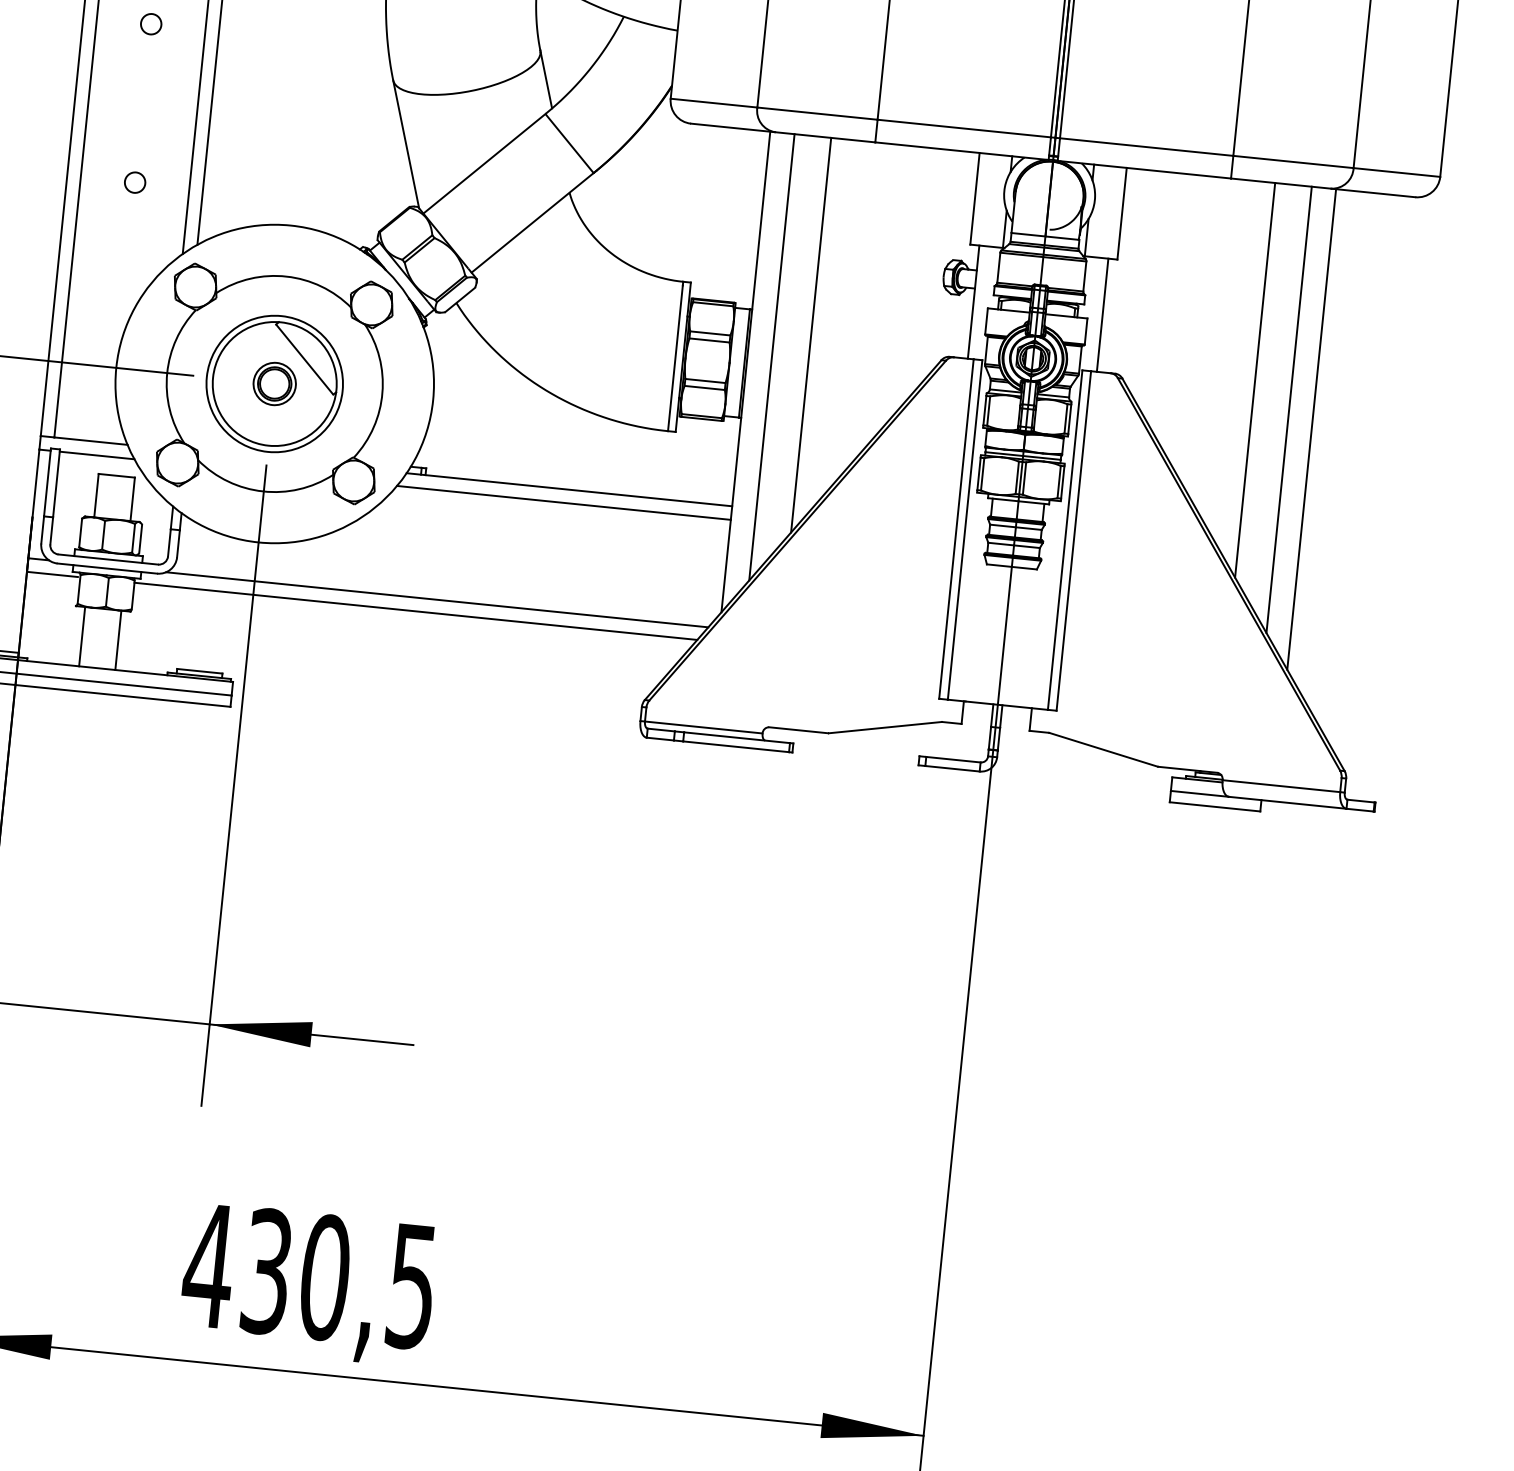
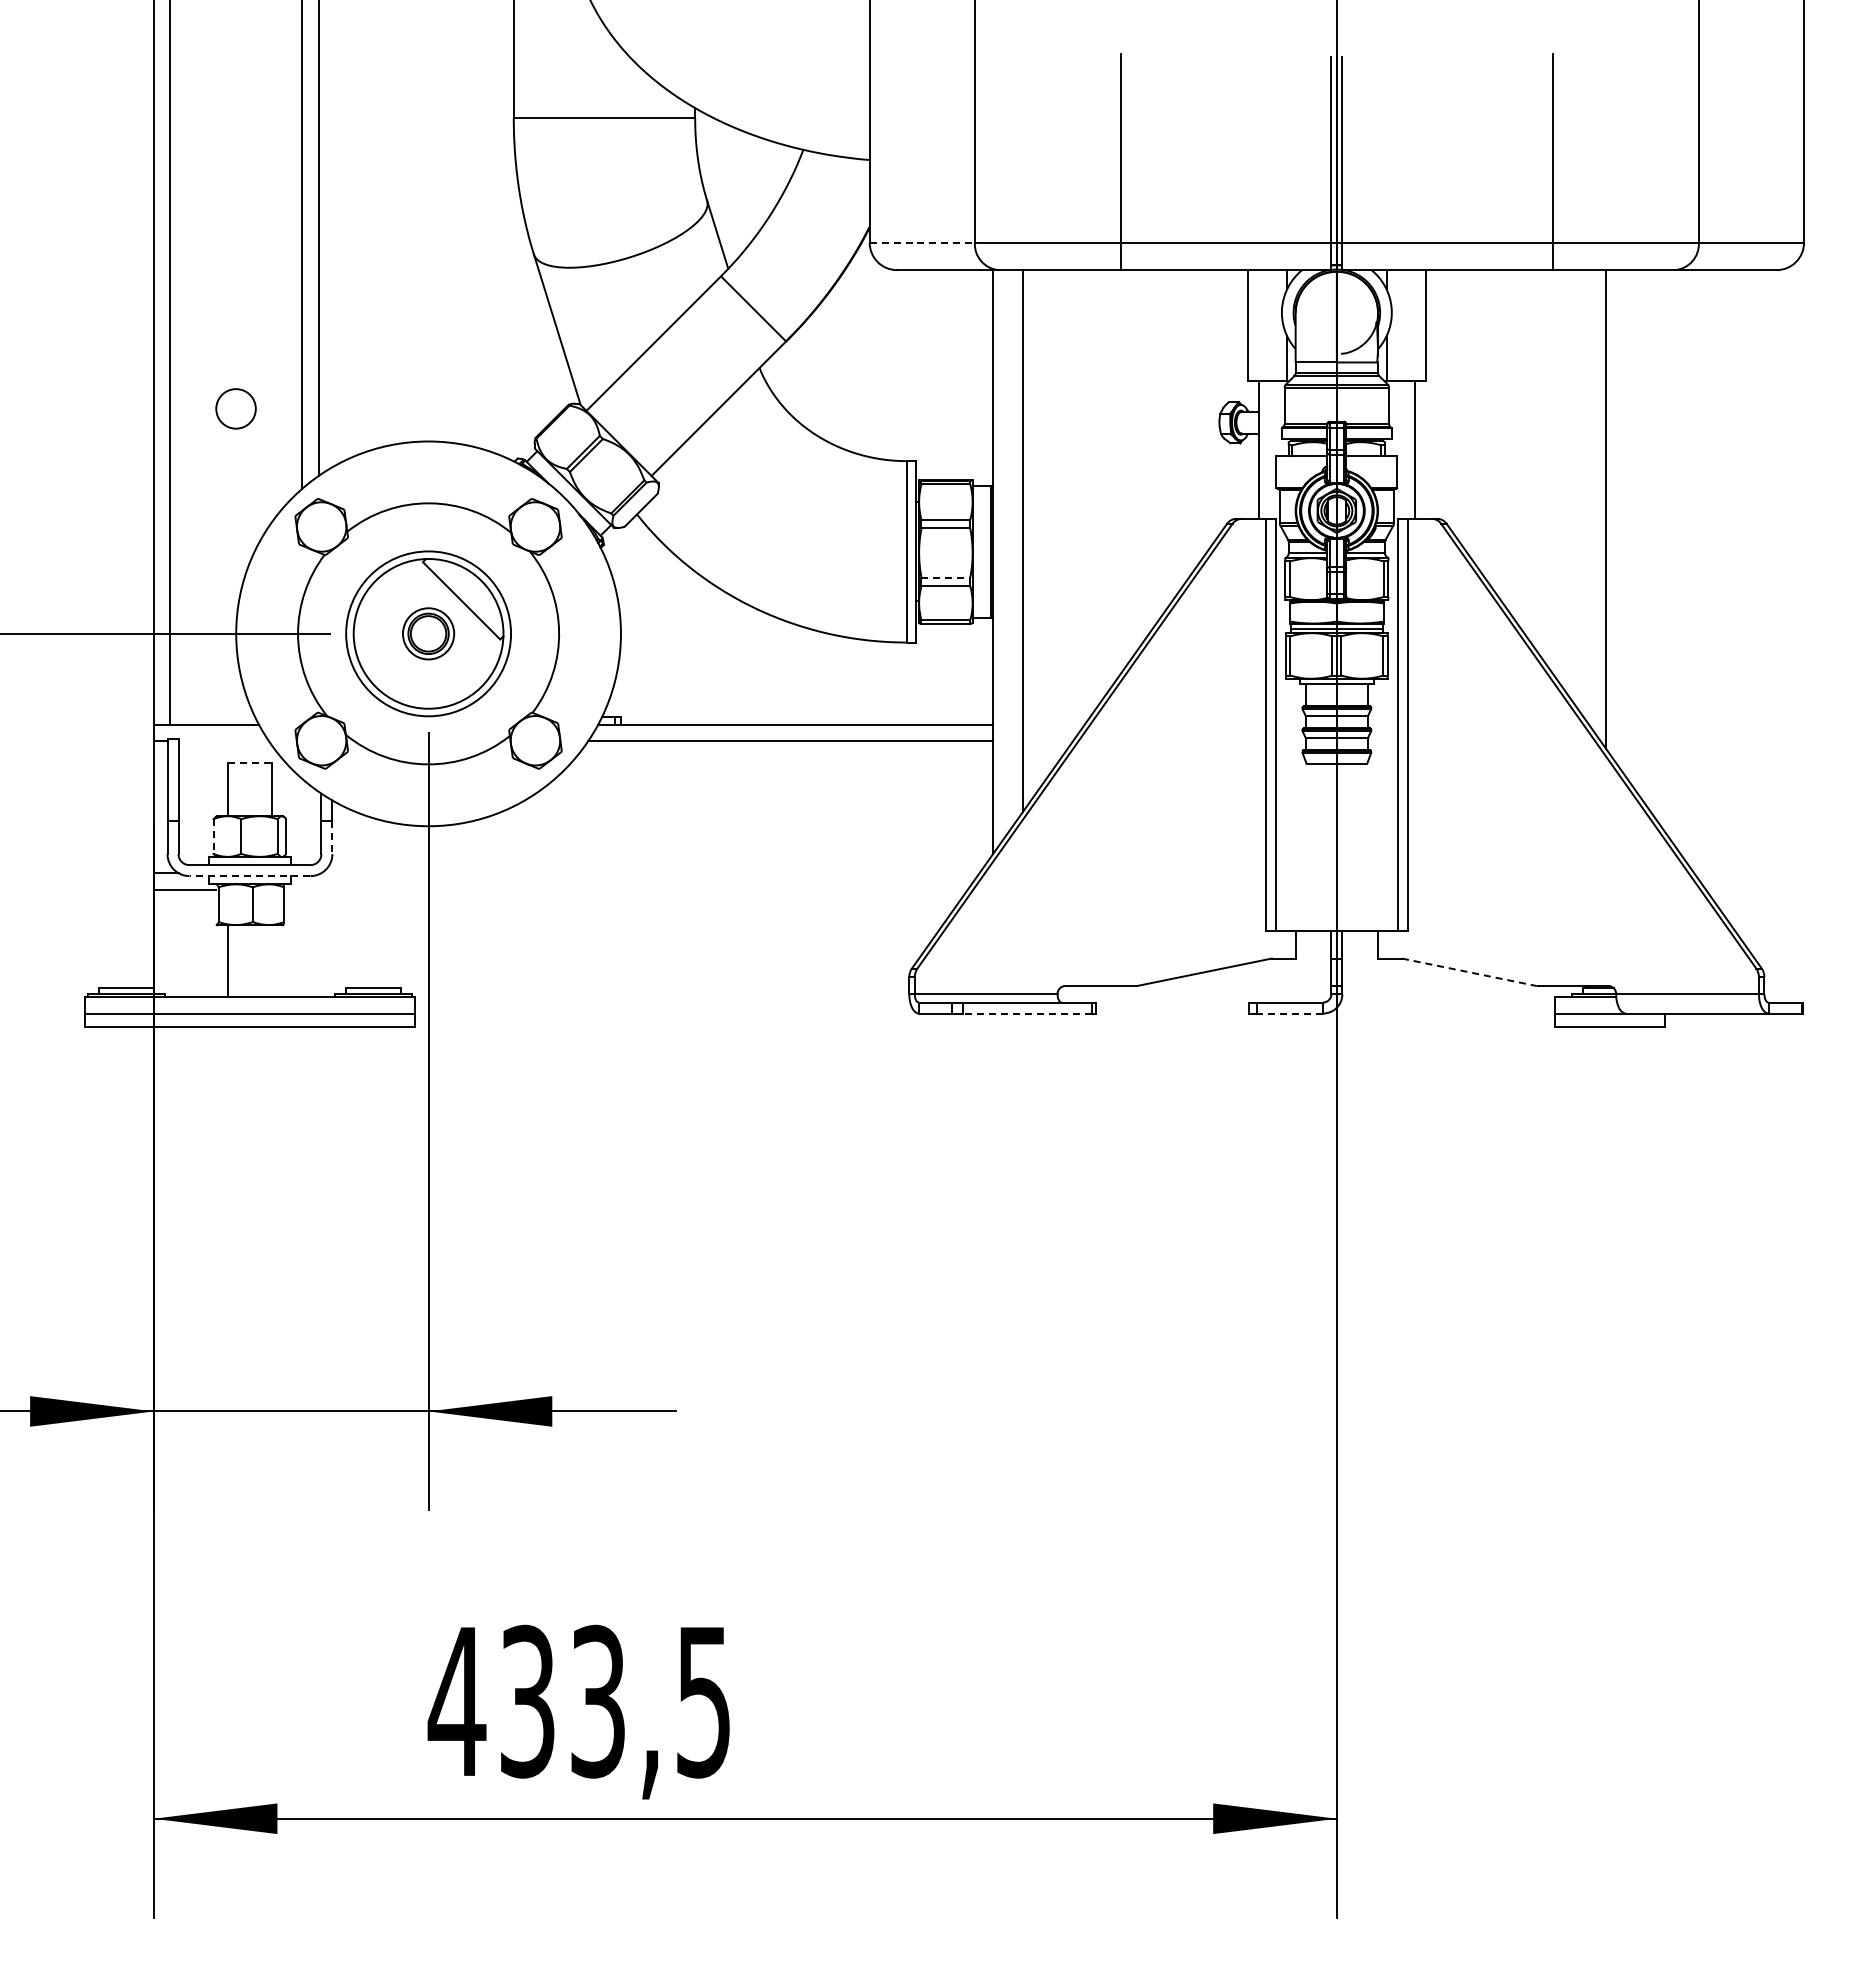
circle: (151, 24) -> (236, 216), removed
line: (714, 103) -> (922, 242), solid -> dashed
circle: (135, 182) -> (236, 408), size x1.6
line: (811, 335) -> (1067, 509), removed
line: (705, 380) -> (946, 577), solid -> dashed
line: (1288, 410) -> (1650, 541), removed
line: (1311, 429) -> (1680, 561), removed
line: (96, 455) -> (223, 741), removed
line: (116, 475) -> (249, 763), solid -> dashed
line: (80, 533) -> (213, 837), solid -> dashed
line: (178, 544) -> (332, 838), solid -> dashed
line: (106, 568) -> (249, 876), solid -> dashed
line: (437, 599) -> (650, 873), removed
line: (415, 611) -> (625, 889), removed
line: (117, 640) -> (271, 961), removed
line: (735, 746) -> (1026, 1013), solid -> dashed
line: (1103, 749) -> (1469, 972), solid -> dashed
line: (952, 768) -> (1290, 1013), solid -> dashed
text: (325, 1277) -> (598, 1701), 430,5 -> 433,5

